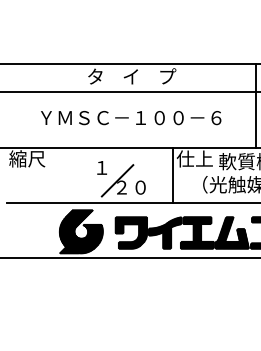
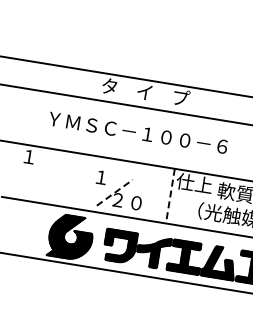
text: (27, 158) -> (29, 156), 縮尺 -> １
line: (172, 175) -> (169, 196), solid -> dashed
line: (117, 180) -> (114, 192), solid -> dashed

